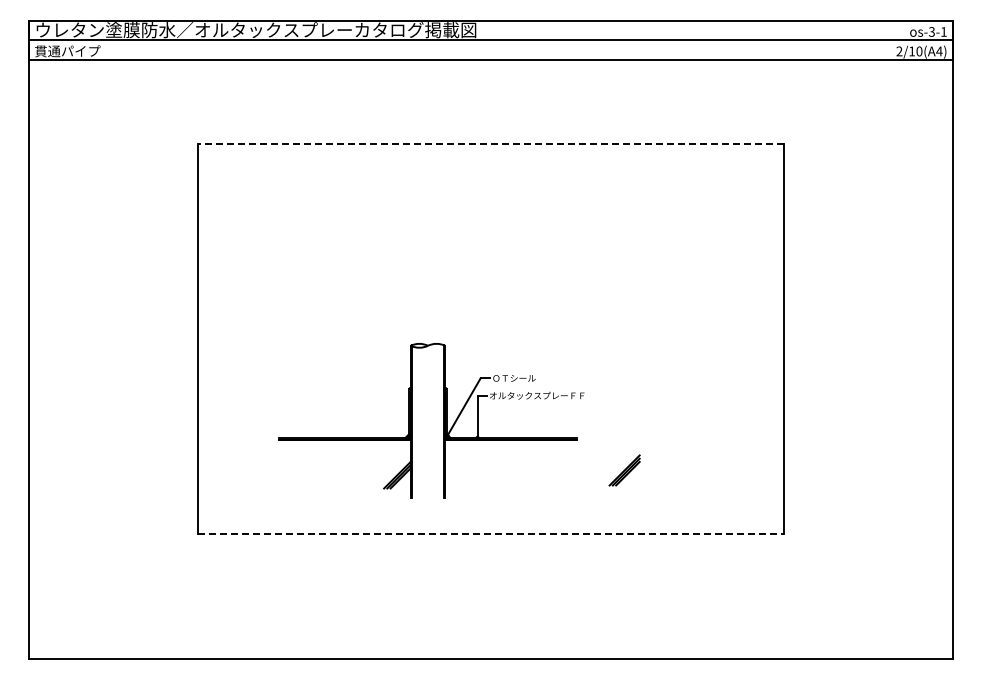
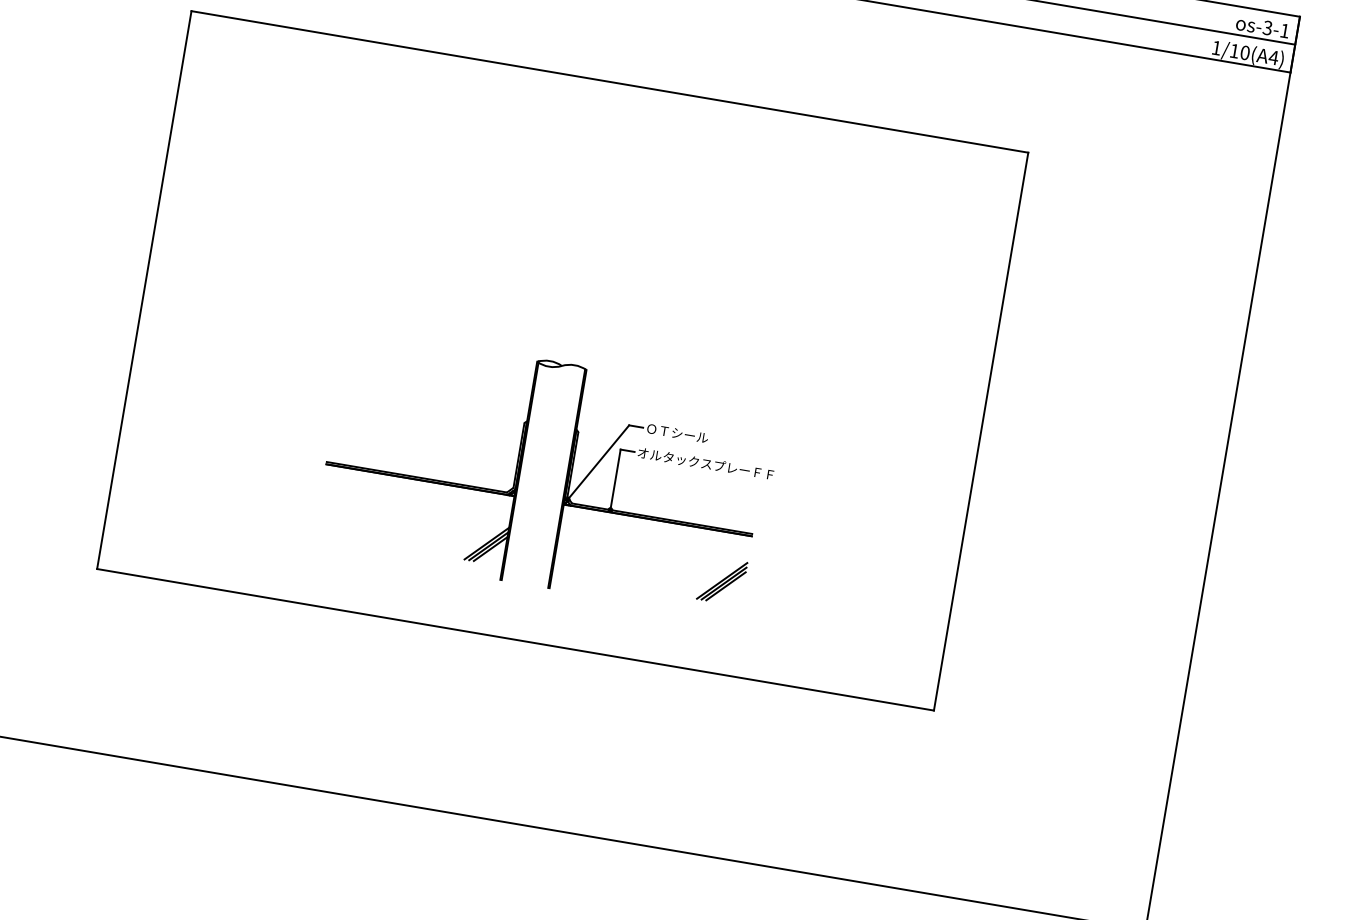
text: (899, 51) -> (1216, 48), 2/10(A4) -> 1/10(A4)
line: (490, 144) -> (609, 82), dashed -> solid
part: (443, 420) -> (565, 476), moved
line: (490, 534) -> (514, 640), dashed -> solid

